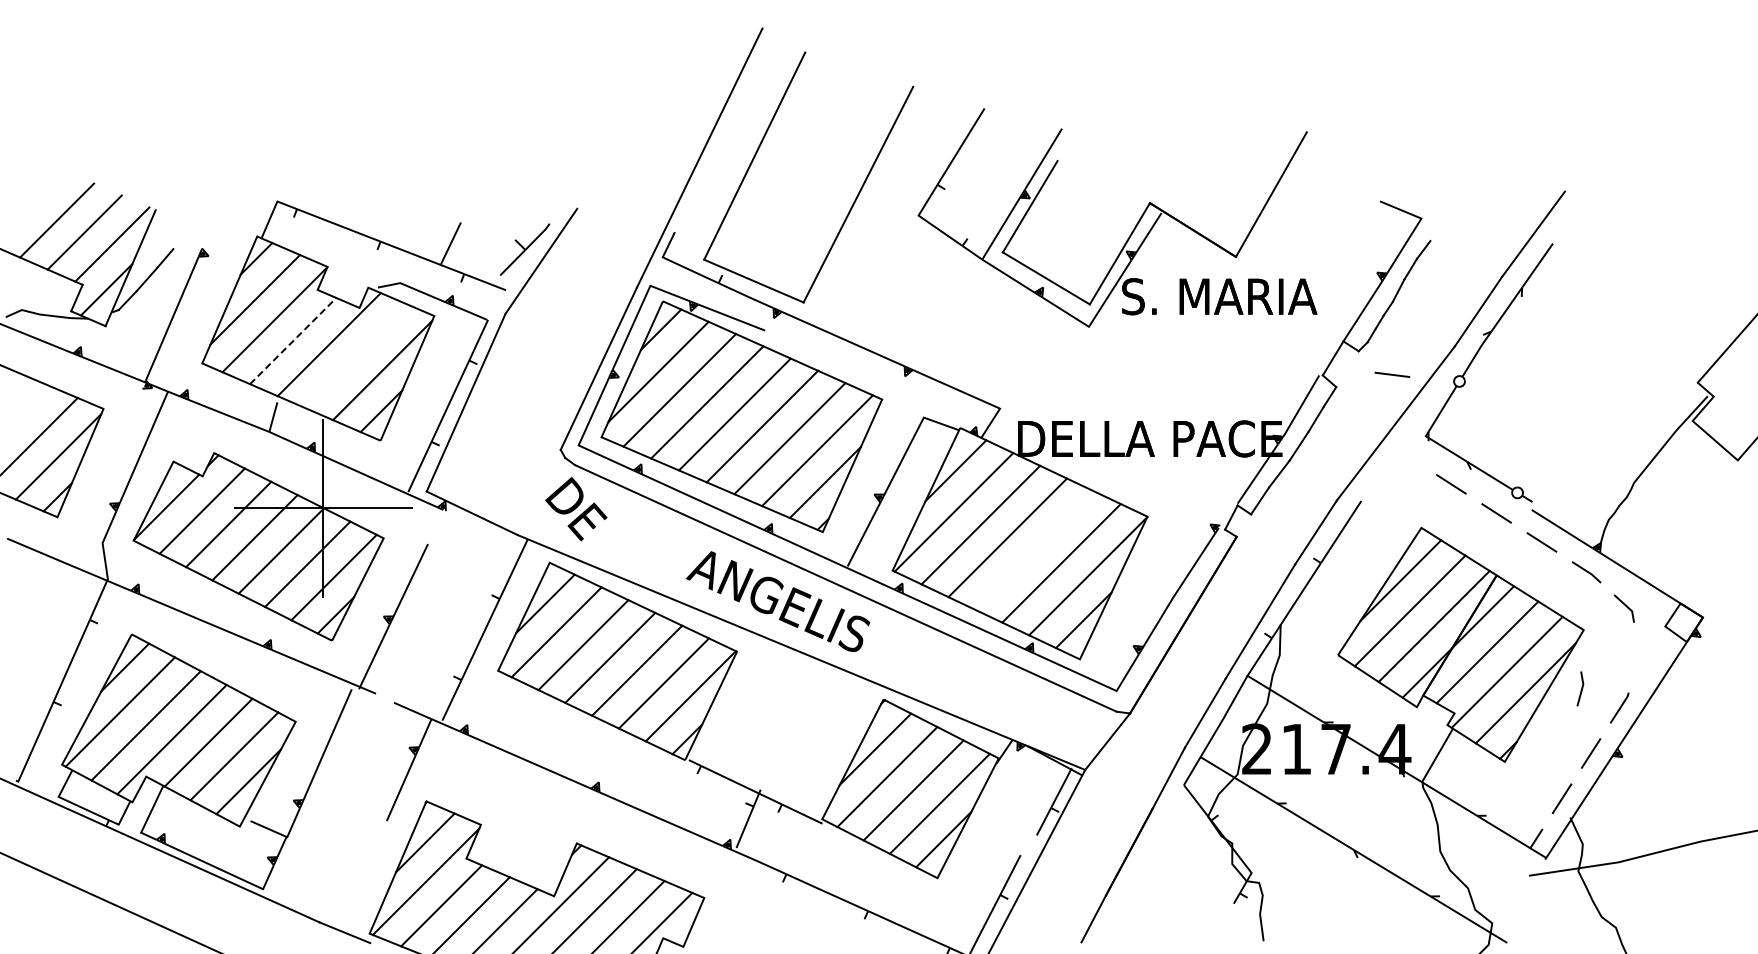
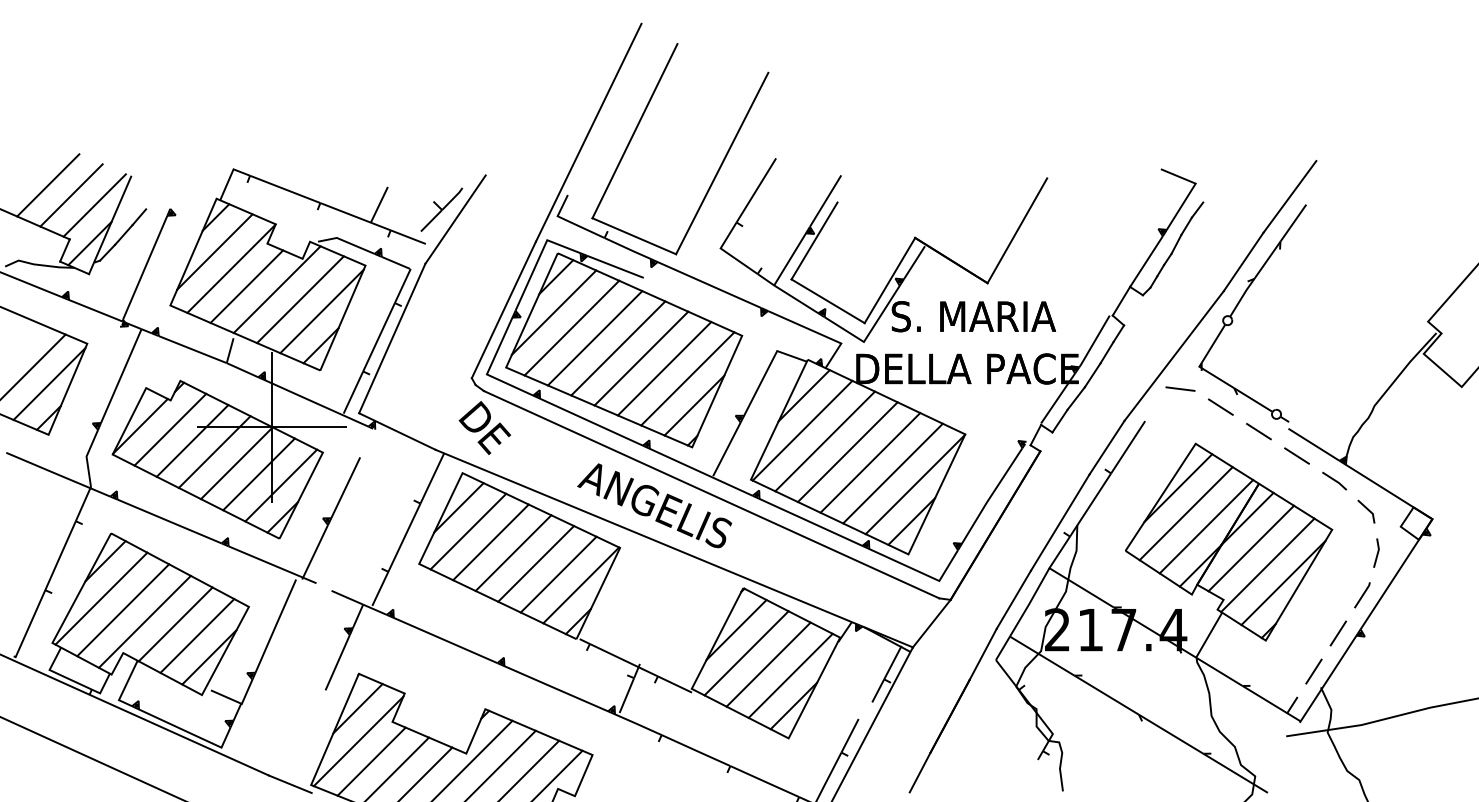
part: (1133, 228) -> (901, 259), moved
line: (293, 341) -> (247, 287), dashed -> solid
line: (356, 356) -> (300, 299), added
line: (1392, 374) -> (1180, 388), moved
line: (1034, 550) -> (870, 462), added
line: (1581, 688) -> (1377, 552), moved

